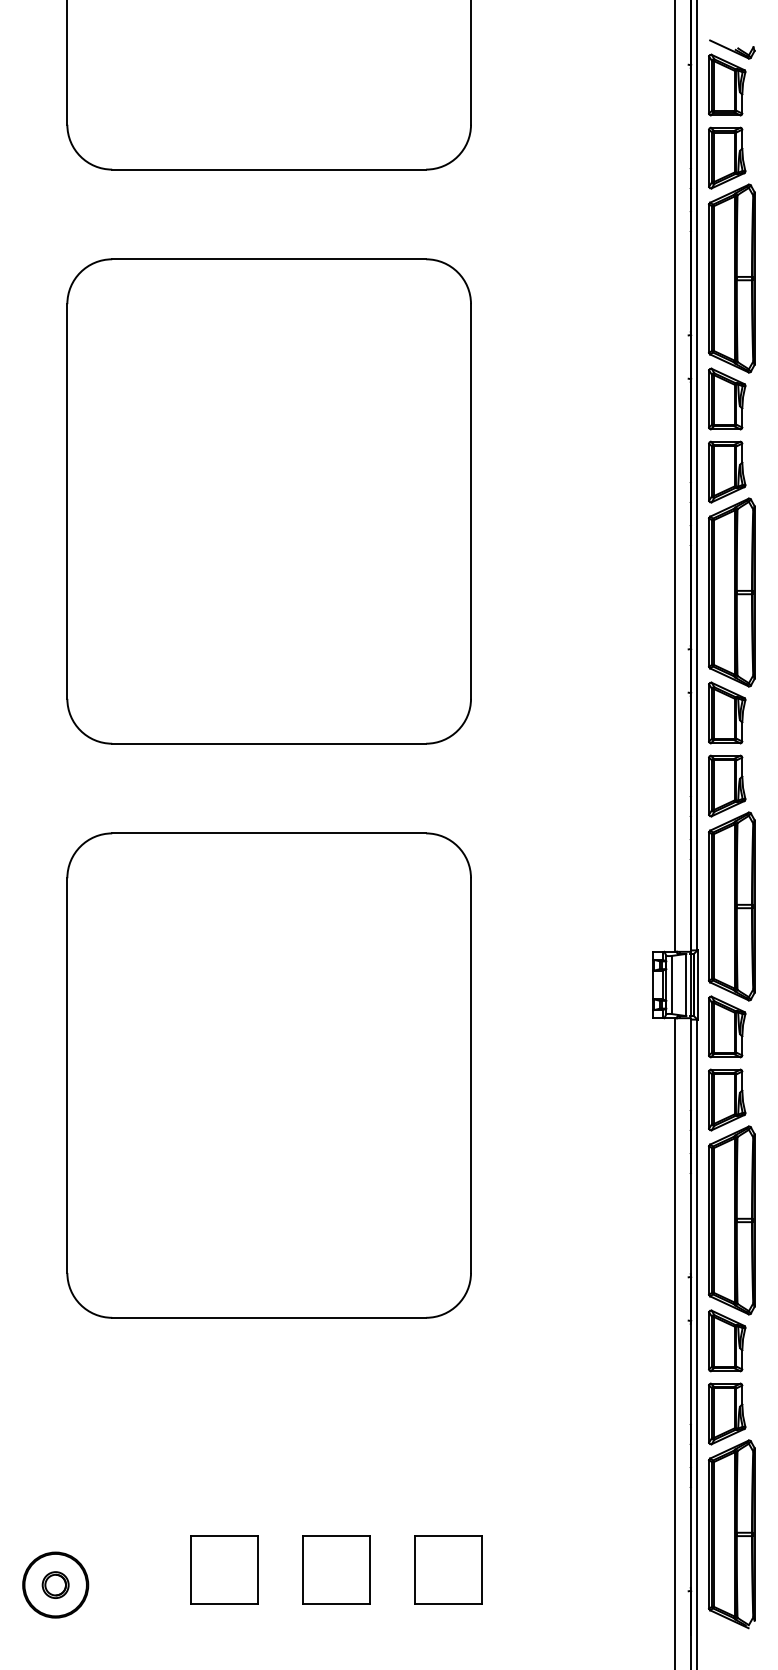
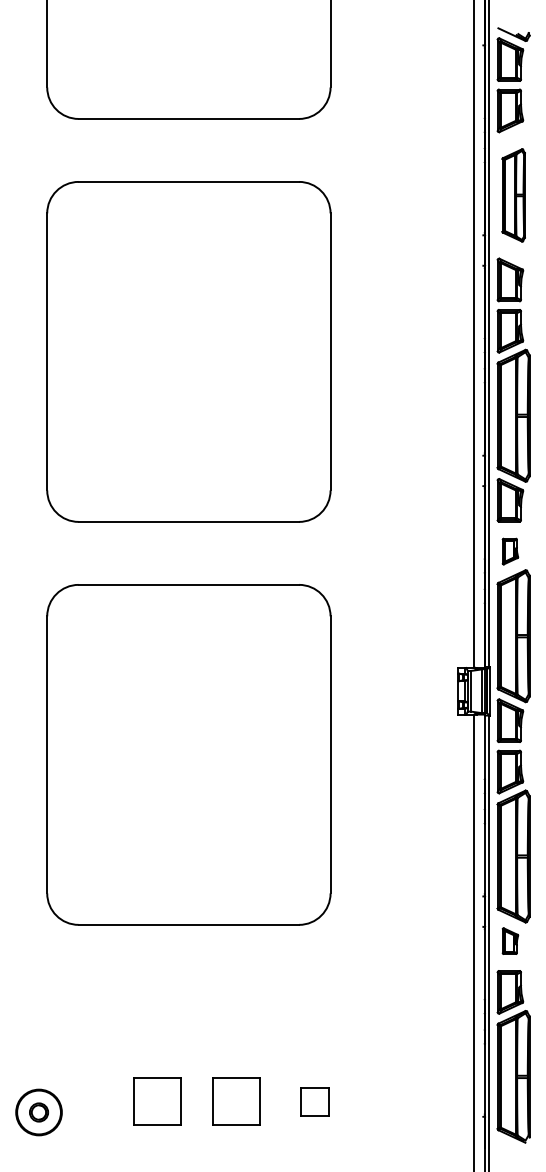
part: (731, 278) -> (513, 195), size x0.7
part: (727, 785) -> (510, 551), size x0.6
part: (727, 1340) -> (510, 940), size x0.6
part: (448, 1569) -> (314, 1101), size x0.6

